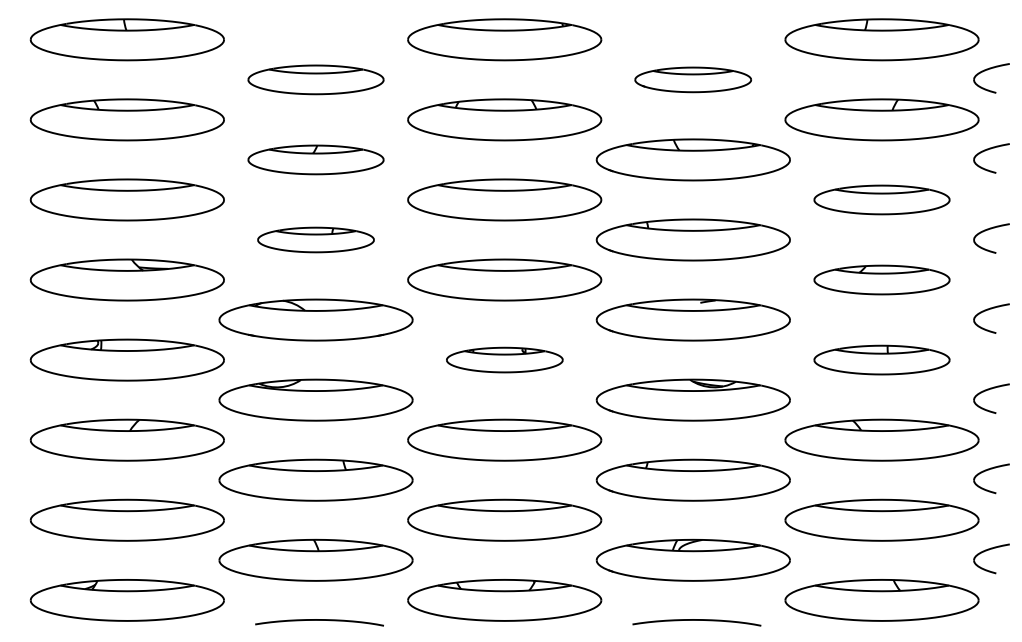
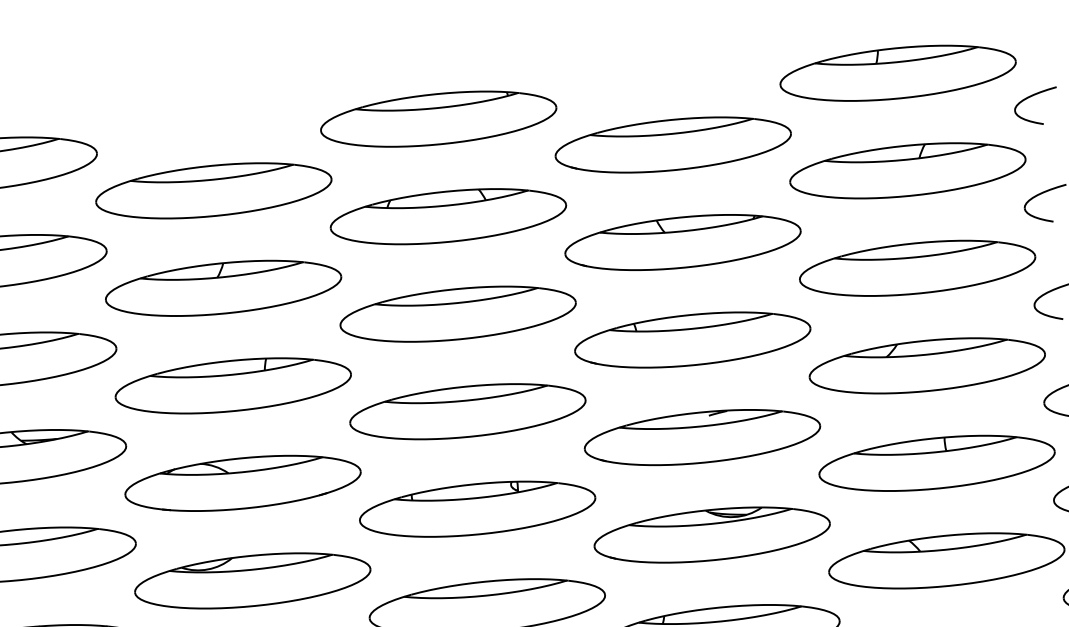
part: (315, 79) -> (213, 190), size x1.43
part: (692, 79) -> (672, 144), size x1.67
part: (315, 159) -> (222, 287), size x1.43
part: (881, 199) -> (916, 267), size x1.43
part: (315, 239) -> (232, 385), size x1.67
part: (881, 279) -> (926, 365), size x1.43
part: (504, 359) -> (477, 508), size x1.67
part: (881, 359) -> (936, 462), size x1.43

